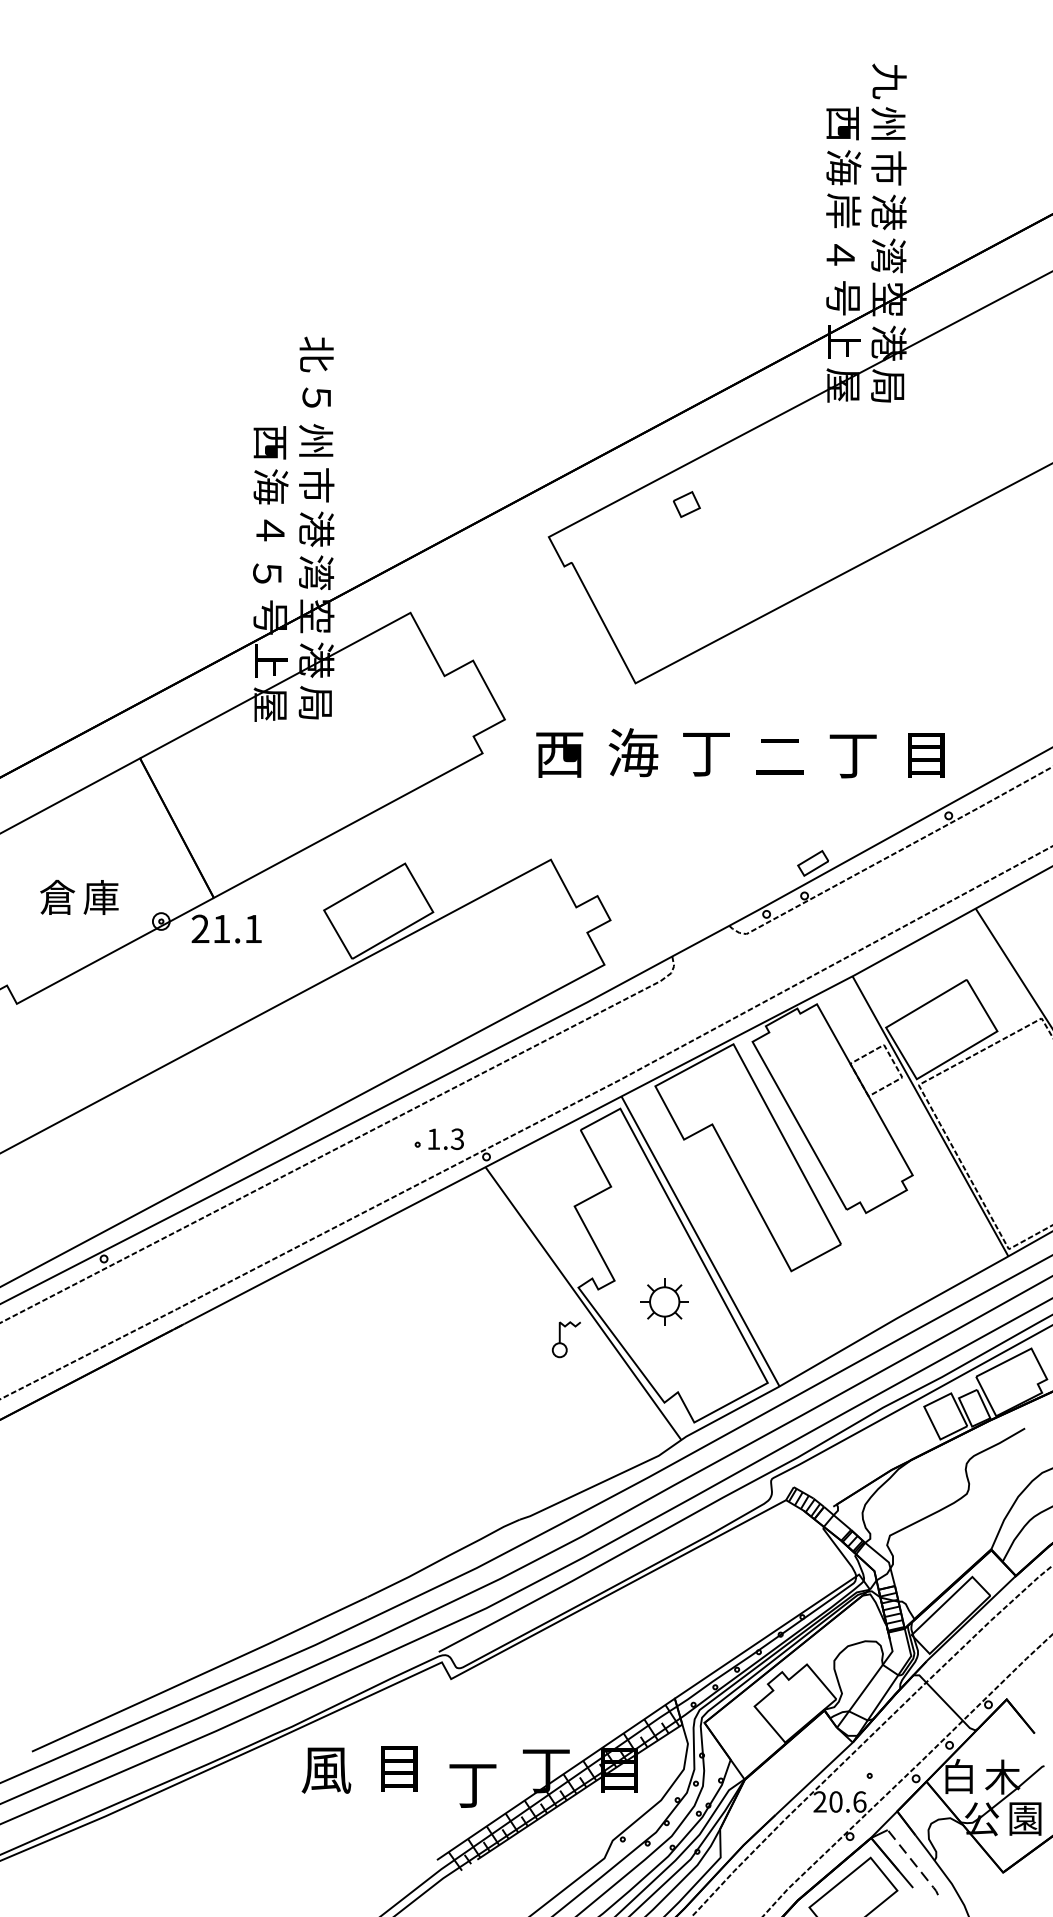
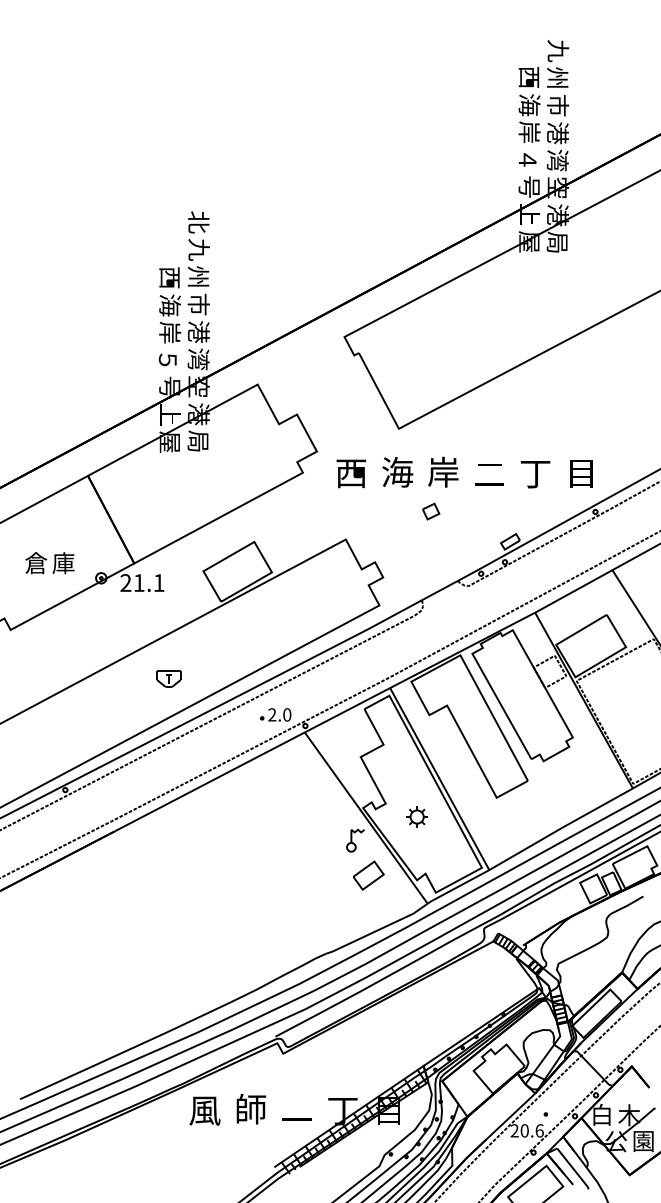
text: (316, 397) -> (198, 249), ５ -> 九
part: (687, 504) -> (431, 511), moved
text: (271, 529) -> (170, 332), ４ -> 岸
text: (706, 751) -> (443, 471), 丁 -> 岸
part: (268, 1081) -> (168, 678), added
text: (445, 1138) -> (279, 714), 1.3 -> 2.0
part: (663, 1301) -> (416, 816), size x0.71
part: (587, 1395) -> (368, 875), added
text: (400, 1766) -> (251, 1108), 目 -> 師
text: (472, 1785) -> (296, 1120), 丁 -> 一
line: (913, 1863) -> (573, 1169), dashed -> solid

